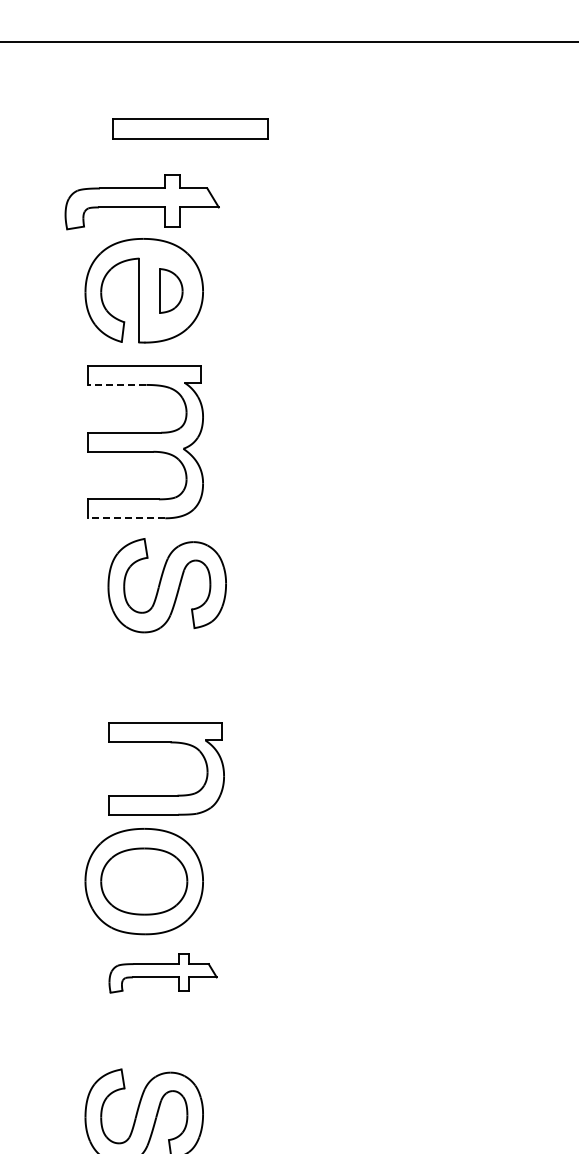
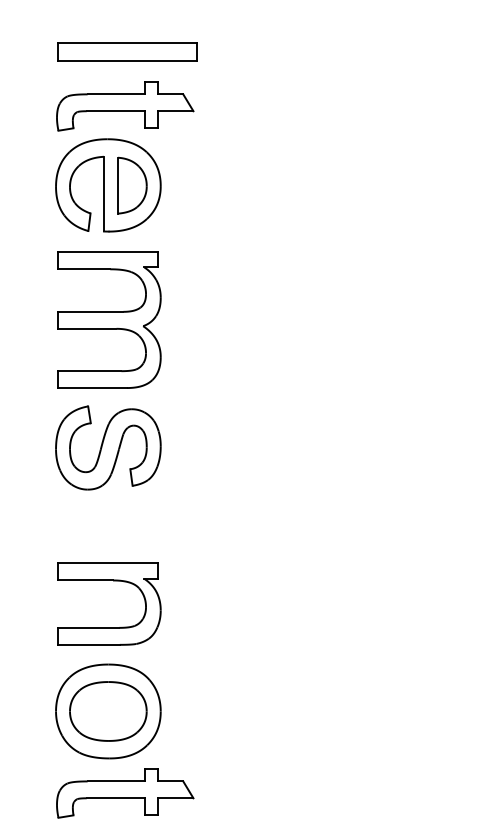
part: (190, 128) -> (127, 51), moved
part: (141, 202) -> (124, 106), moved
part: (171, 290) -> (132, 185), size x1.43
line: (116, 384) -> (83, 268), dashed -> solid
line: (126, 518) -> (92, 388), dashed -> solid
part: (166, 585) -> (107, 447), moved
part: (170, 743) -> (113, 581), moved
part: (162, 973) -> (124, 793), size x1.43

